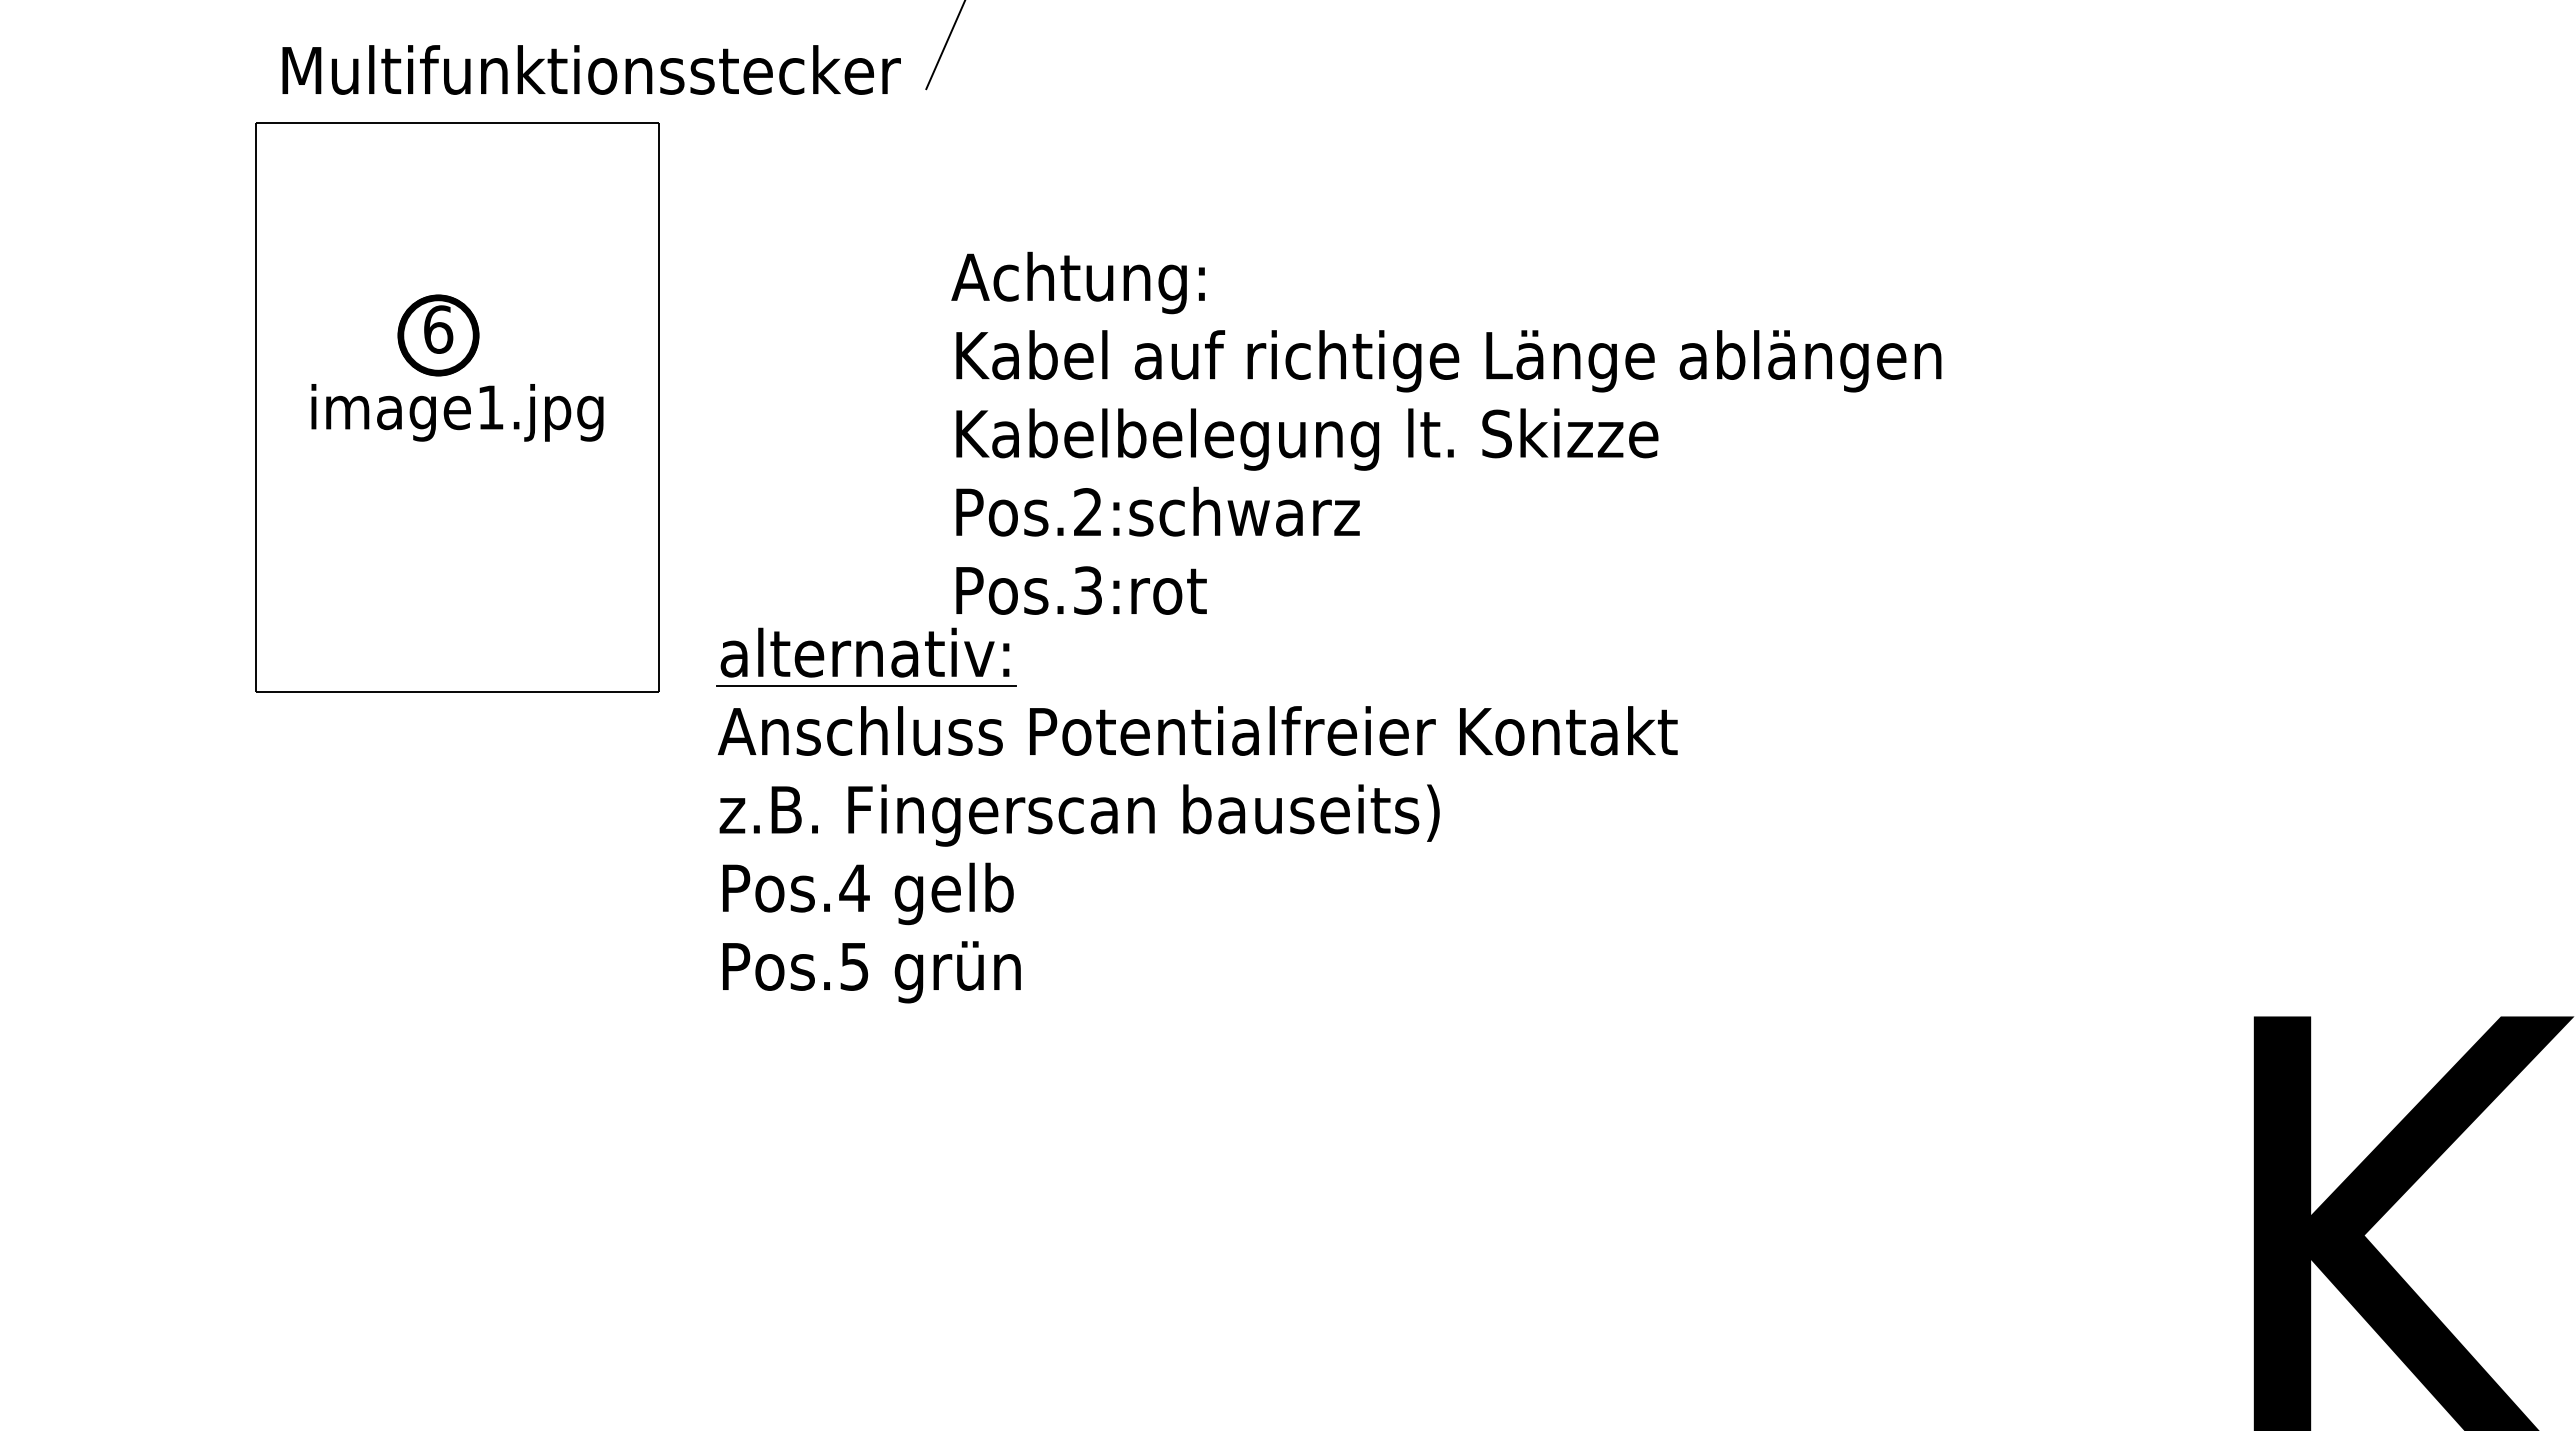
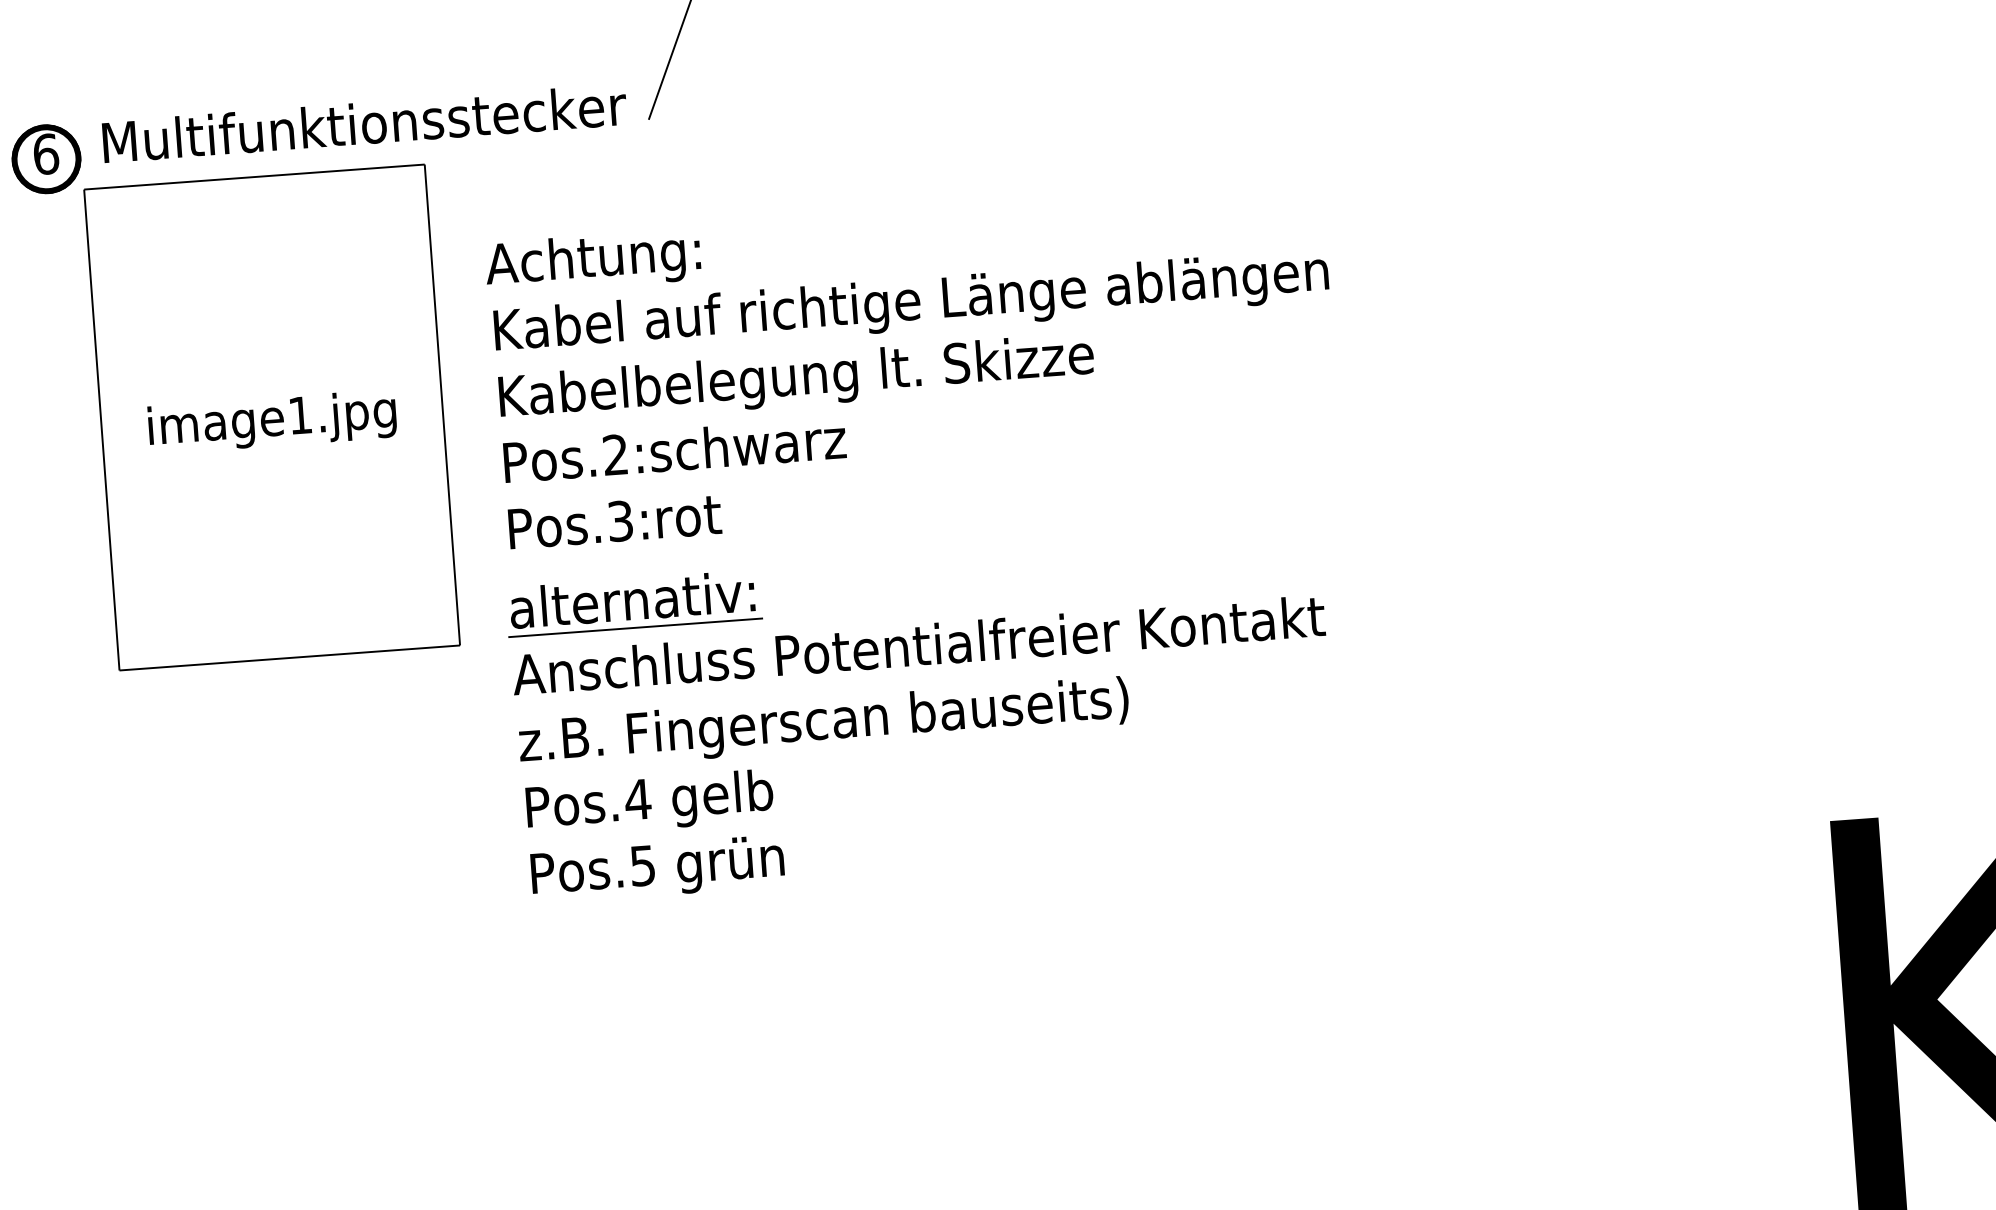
part: (438, 335) -> (46, 159), moved
text: (1446, 432) -> (914, 365), moved

